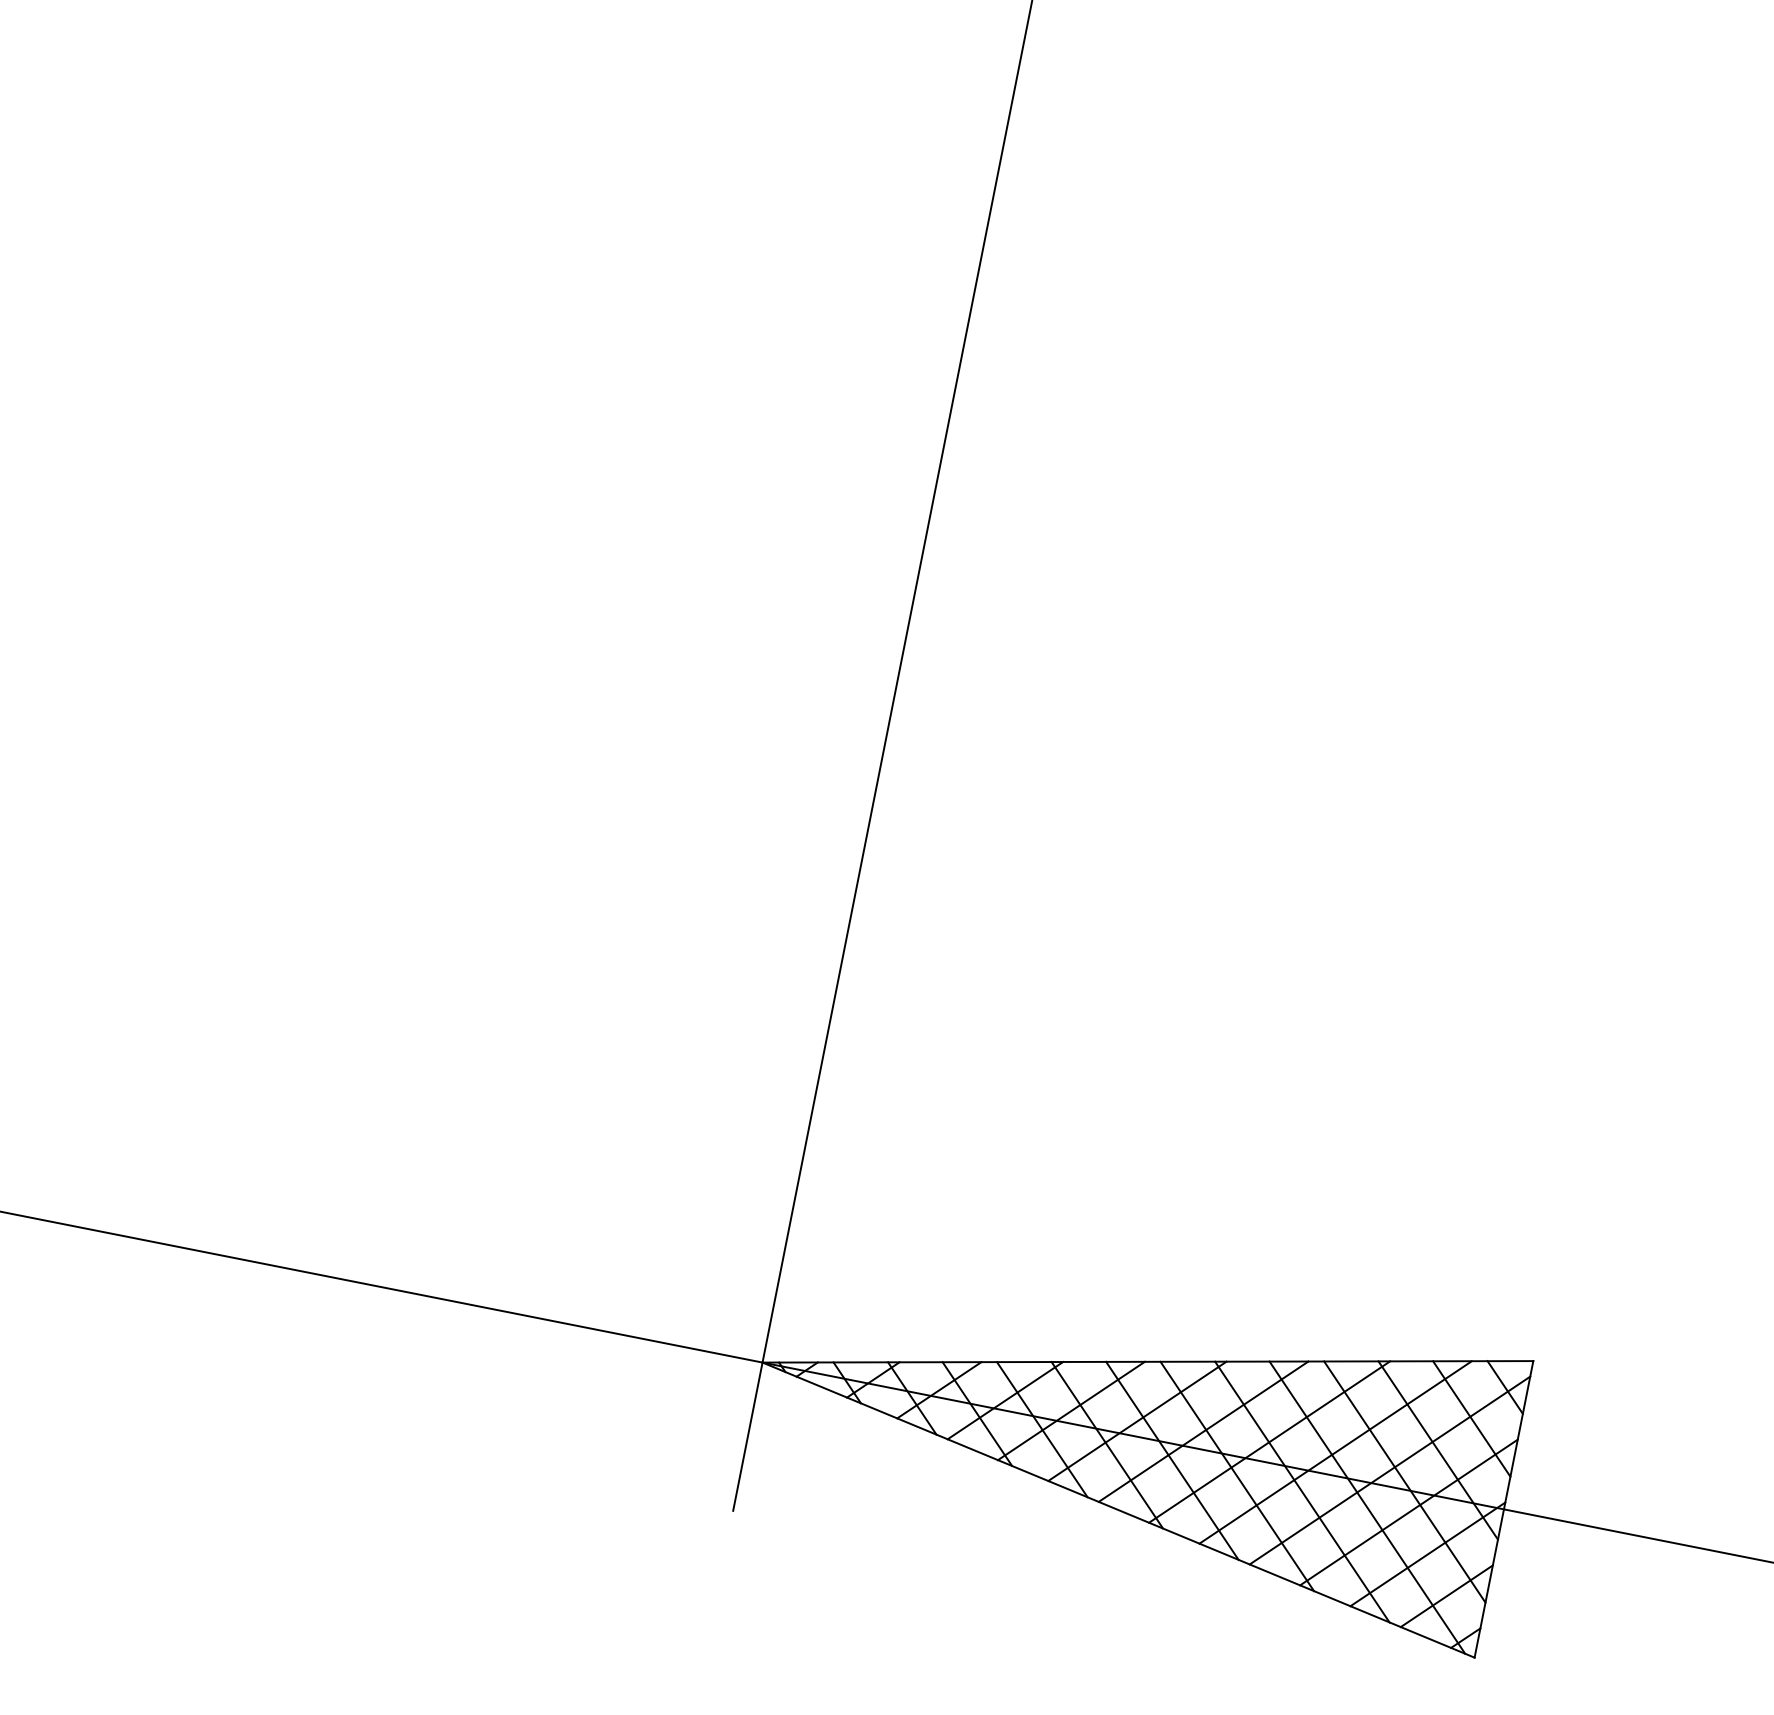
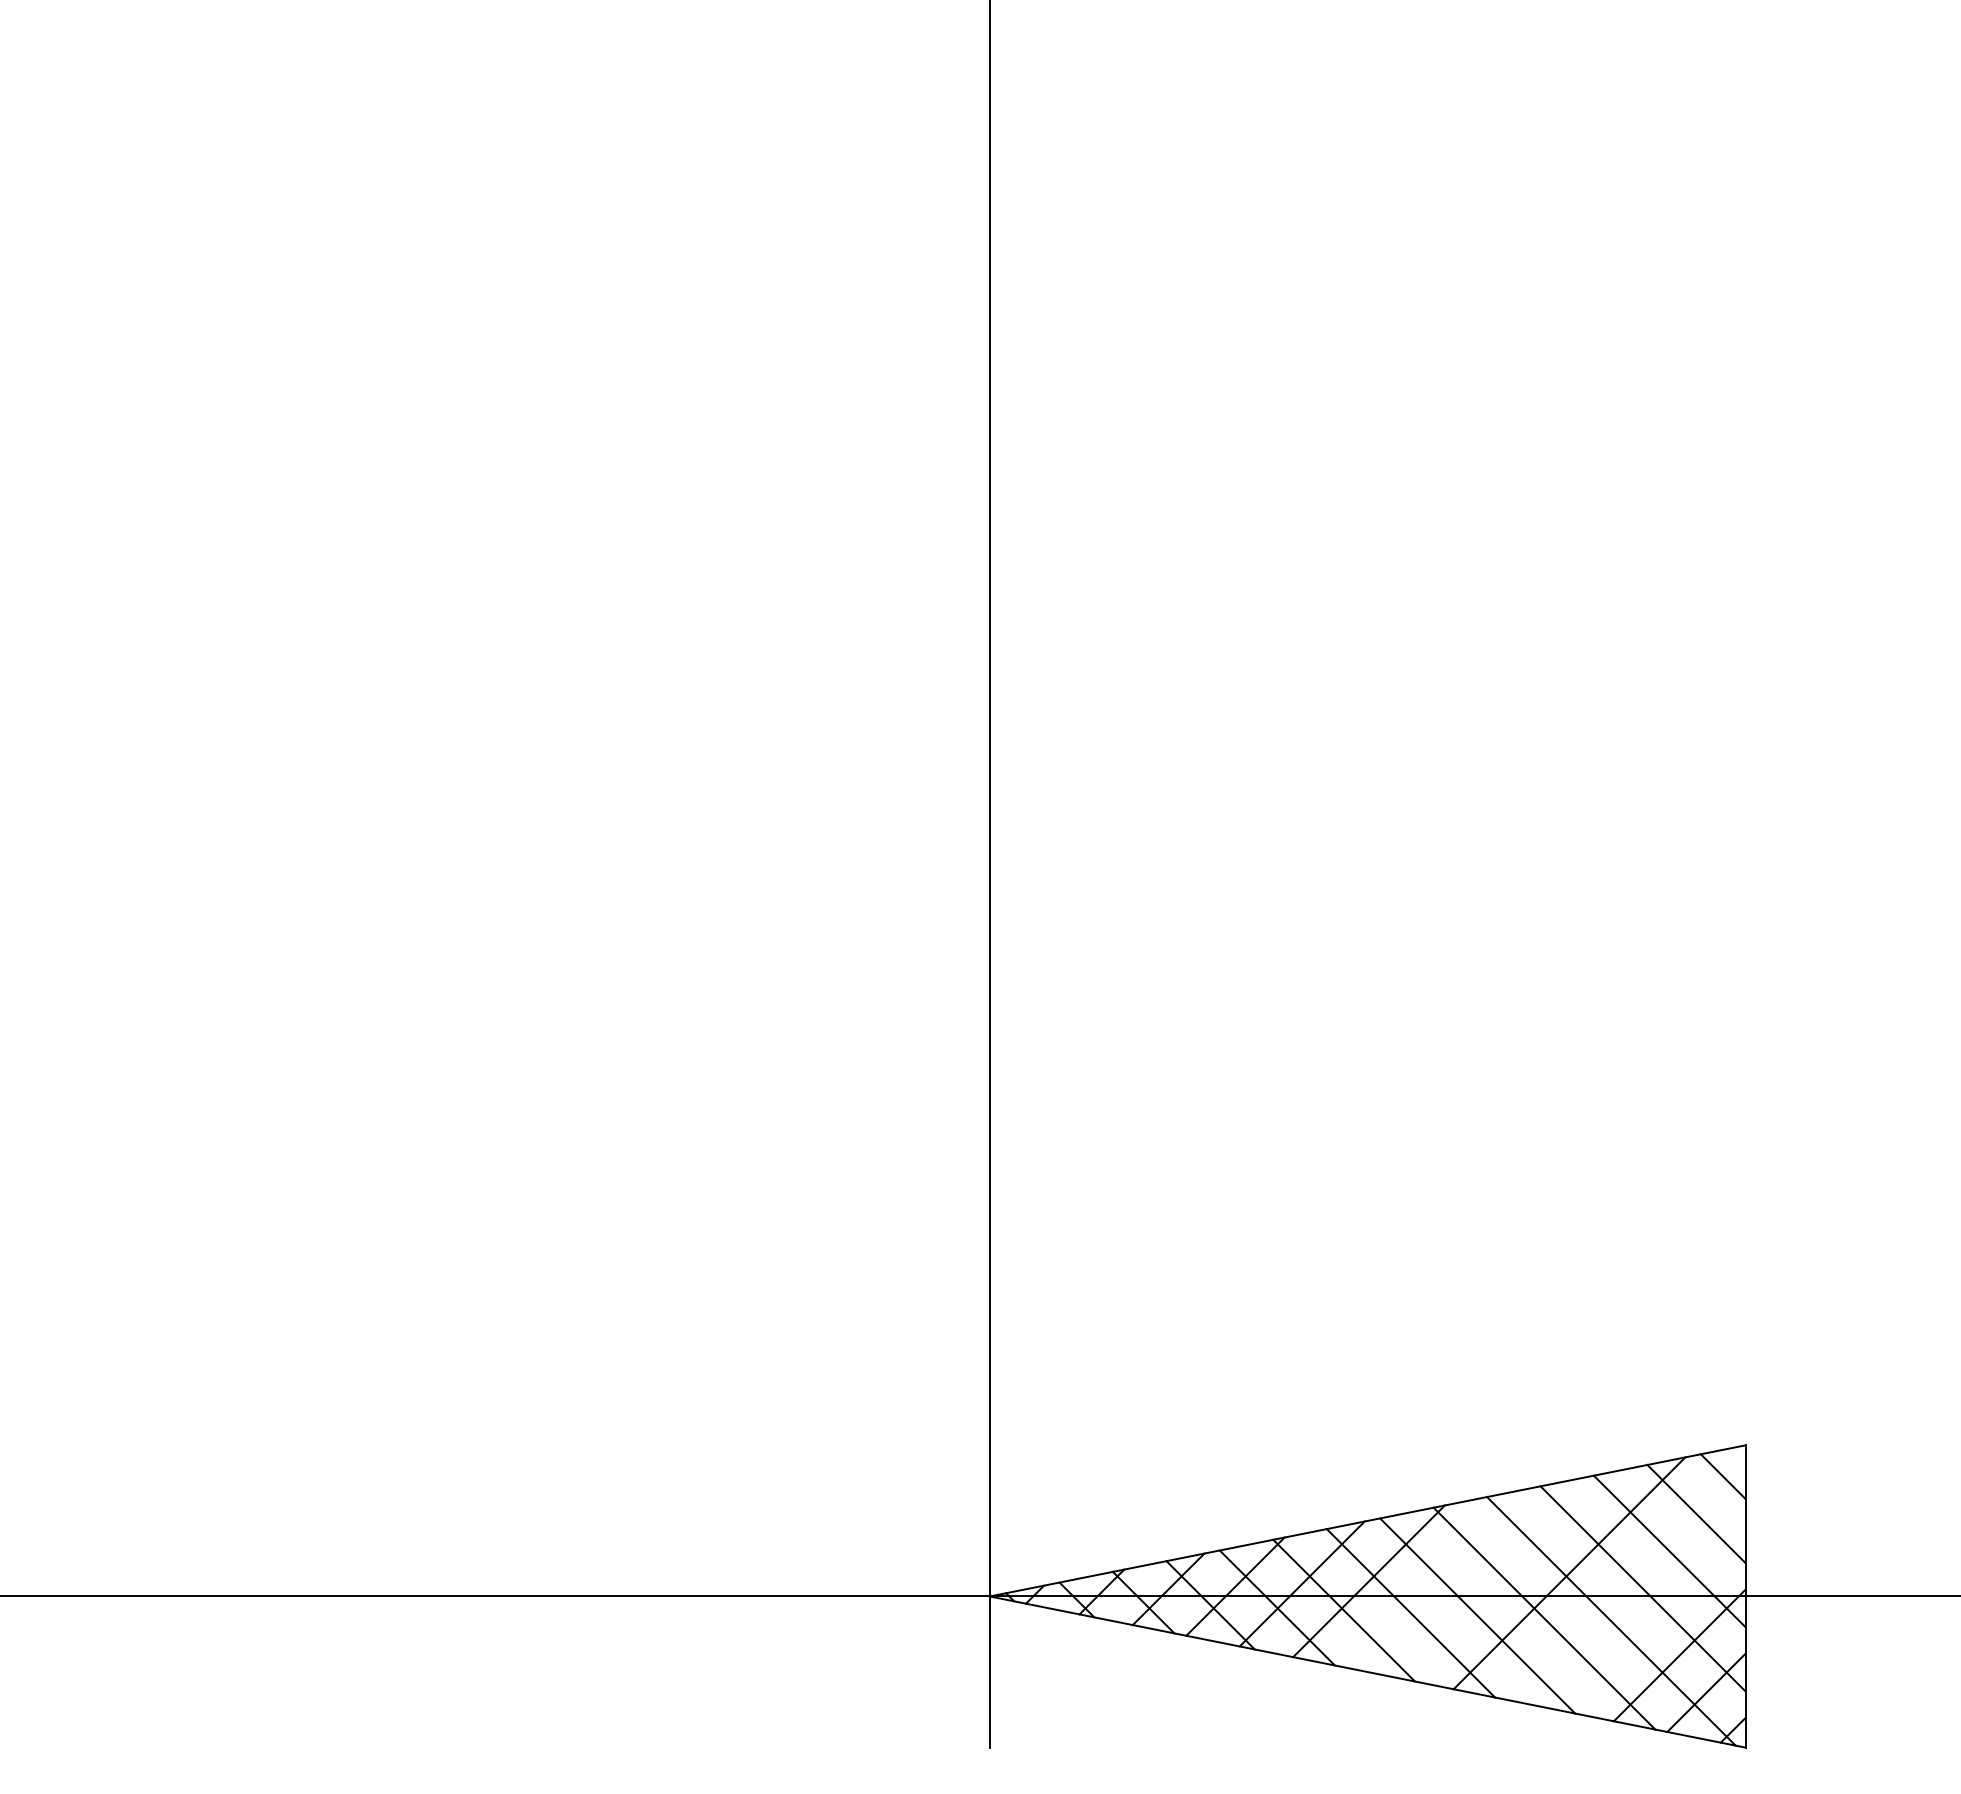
line: (1203, 1431) -> (1435, 1578), removed
line: (1269, 1441) -> (1502, 1575), removed
line: (1389, 1470) -> (1625, 1580), removed
line: (1408, 1511) -> (1652, 1617), removed

